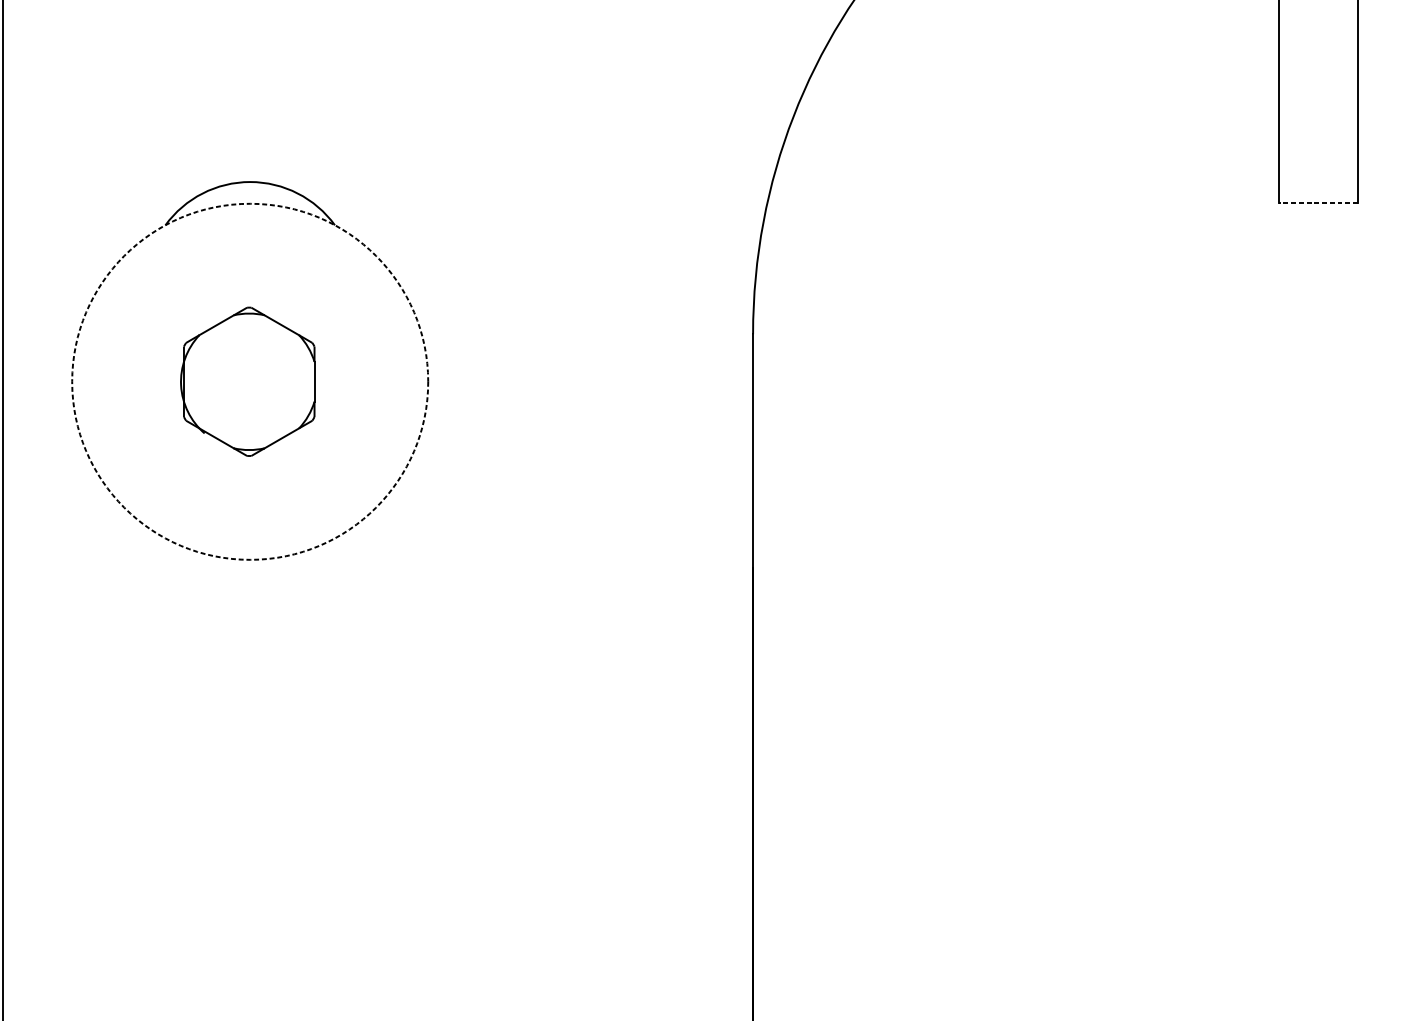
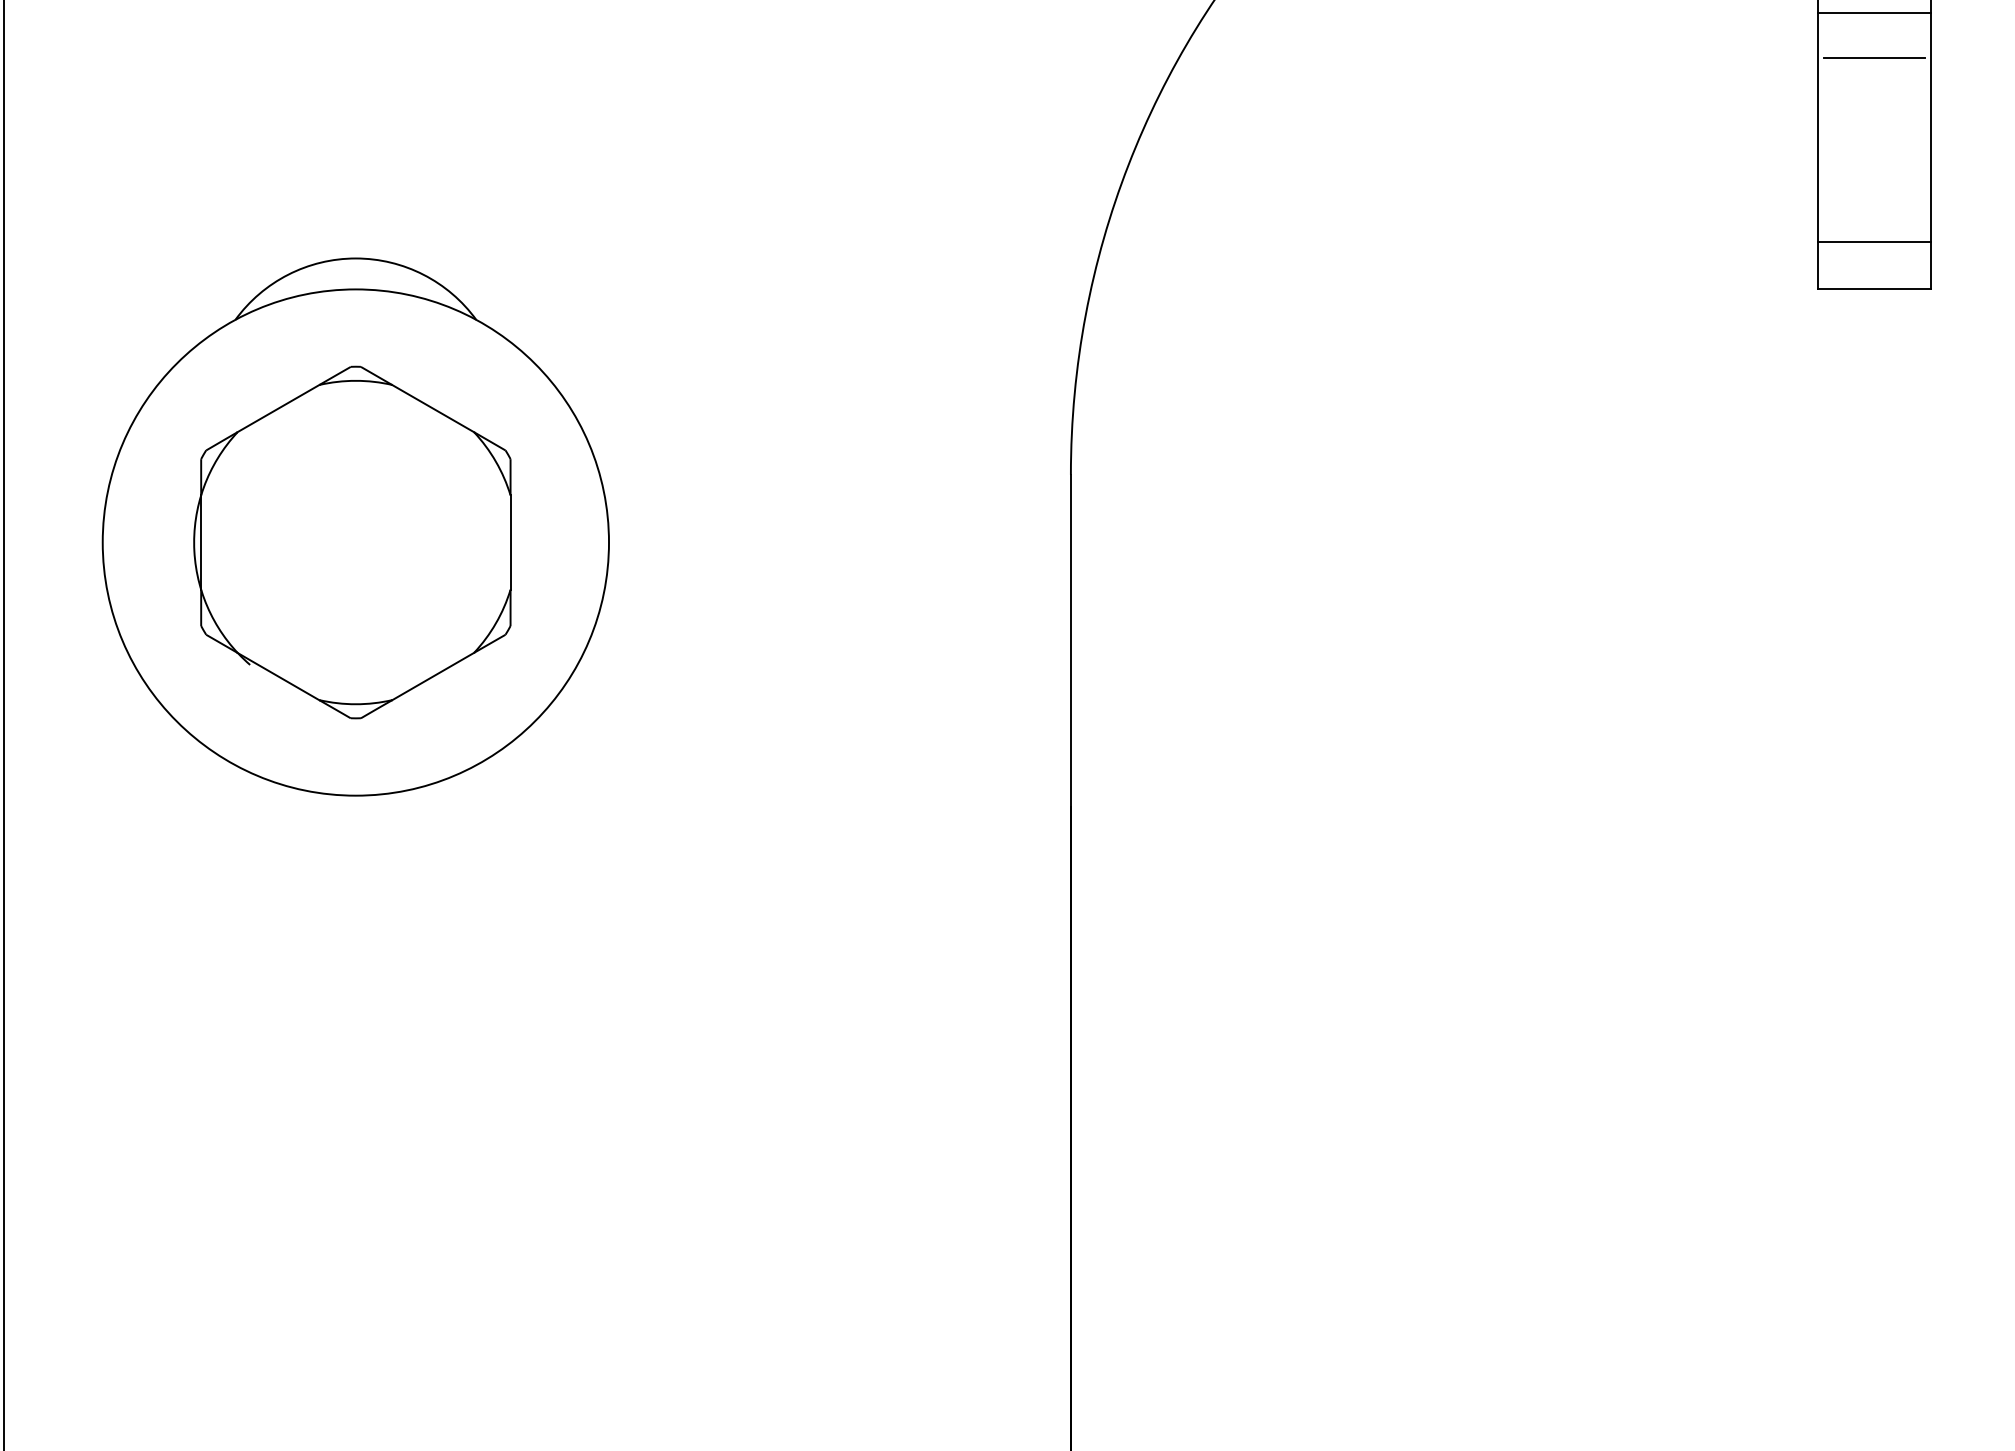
line: (1318, 9) -> (1874, 13), added
line: (1318, 40) -> (1874, 57), added
line: (1318, 170) -> (1874, 242), added
line: (1318, 203) -> (1874, 288), dashed -> solid
part: (247, 381) -> (352, 542), size x1.67
circle: (249, 381) -> (355, 542), dashed -> solid

